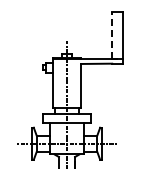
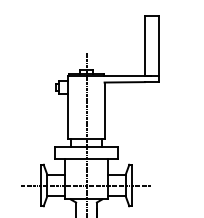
line: (112, 35) -> (145, 45), dashed -> solid

